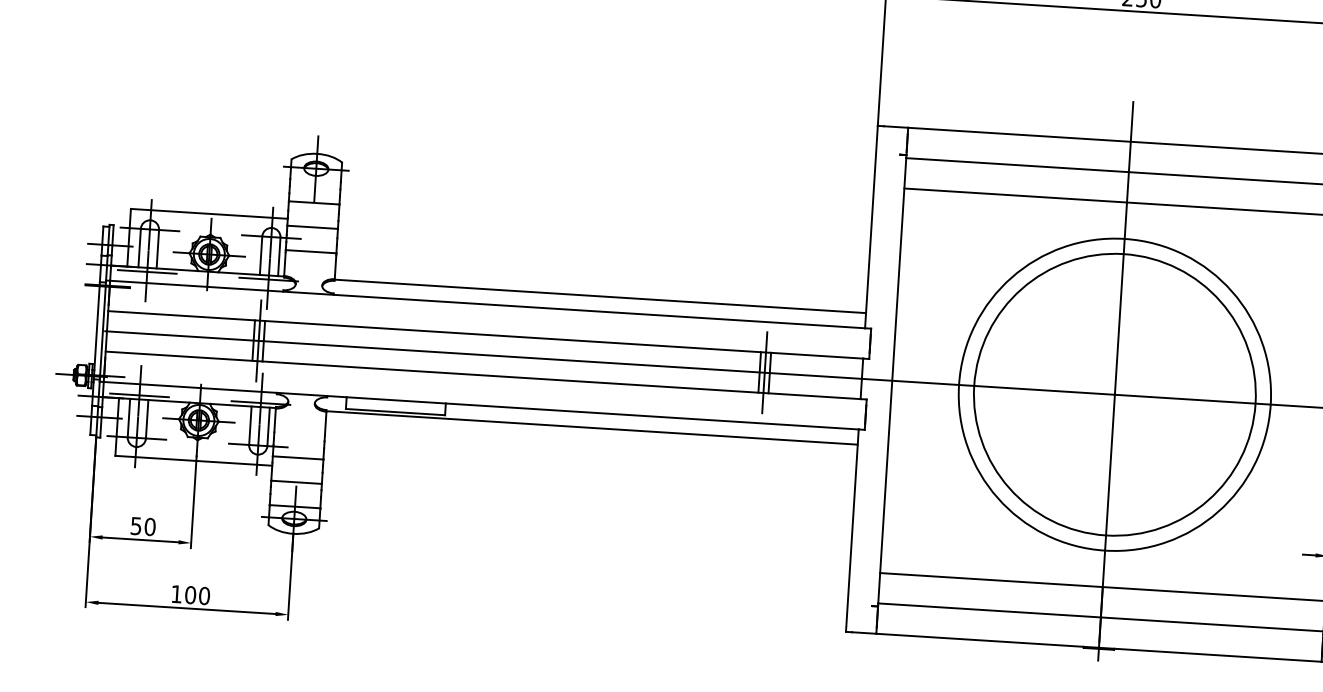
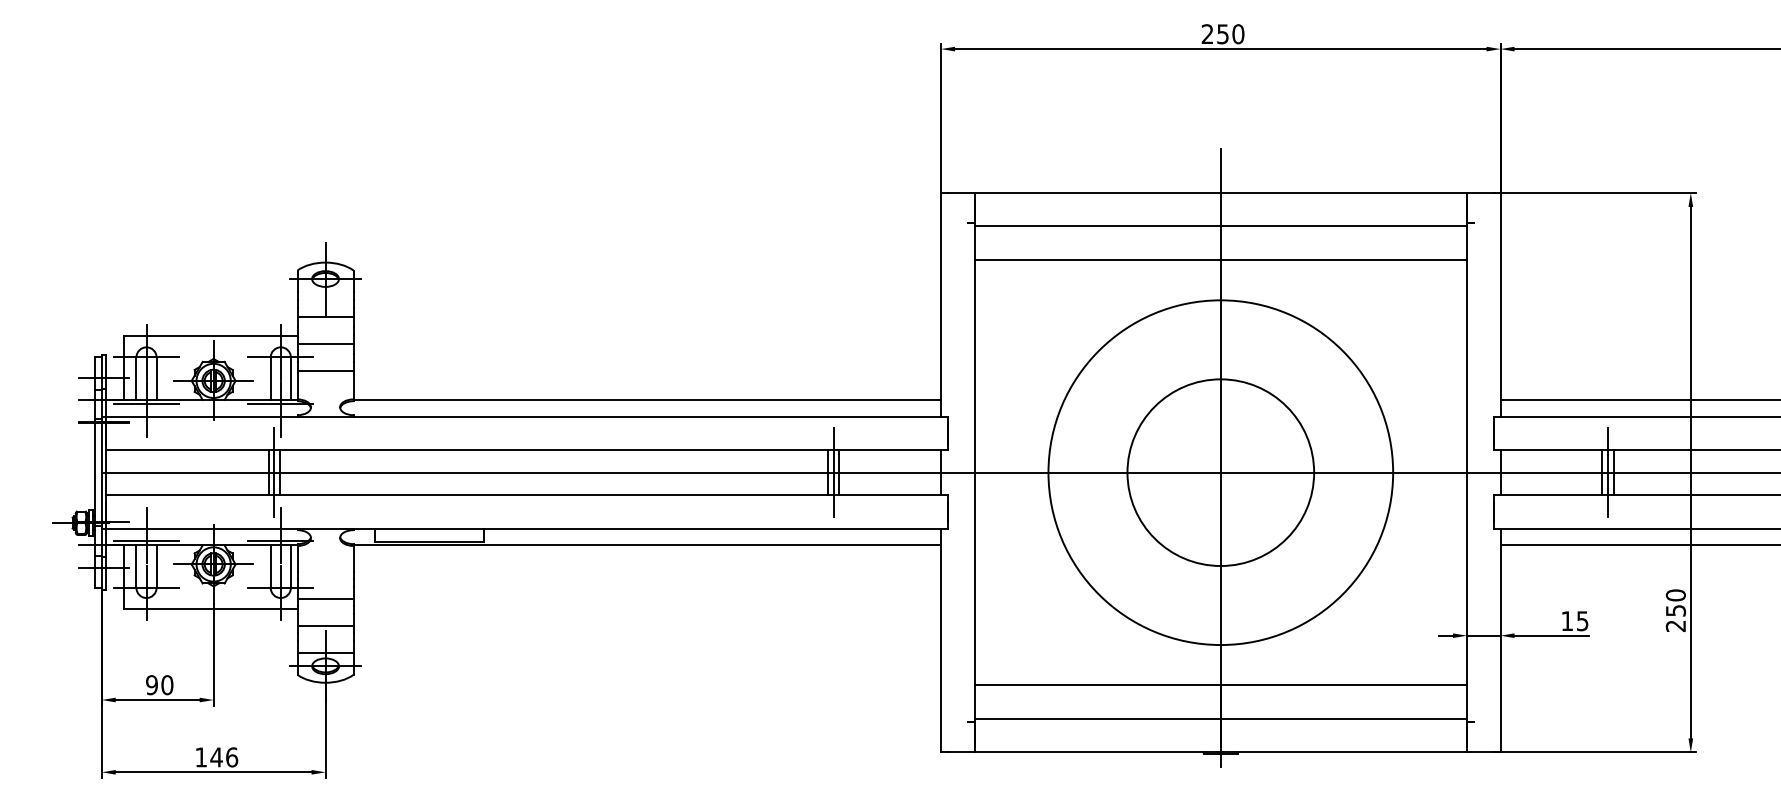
circle: (1114, 394) -> (1220, 472), size x0.6
text: (135, 525) -> (151, 684), 50 -> 90
text: (197, 595) -> (224, 757), 100 -> 146

